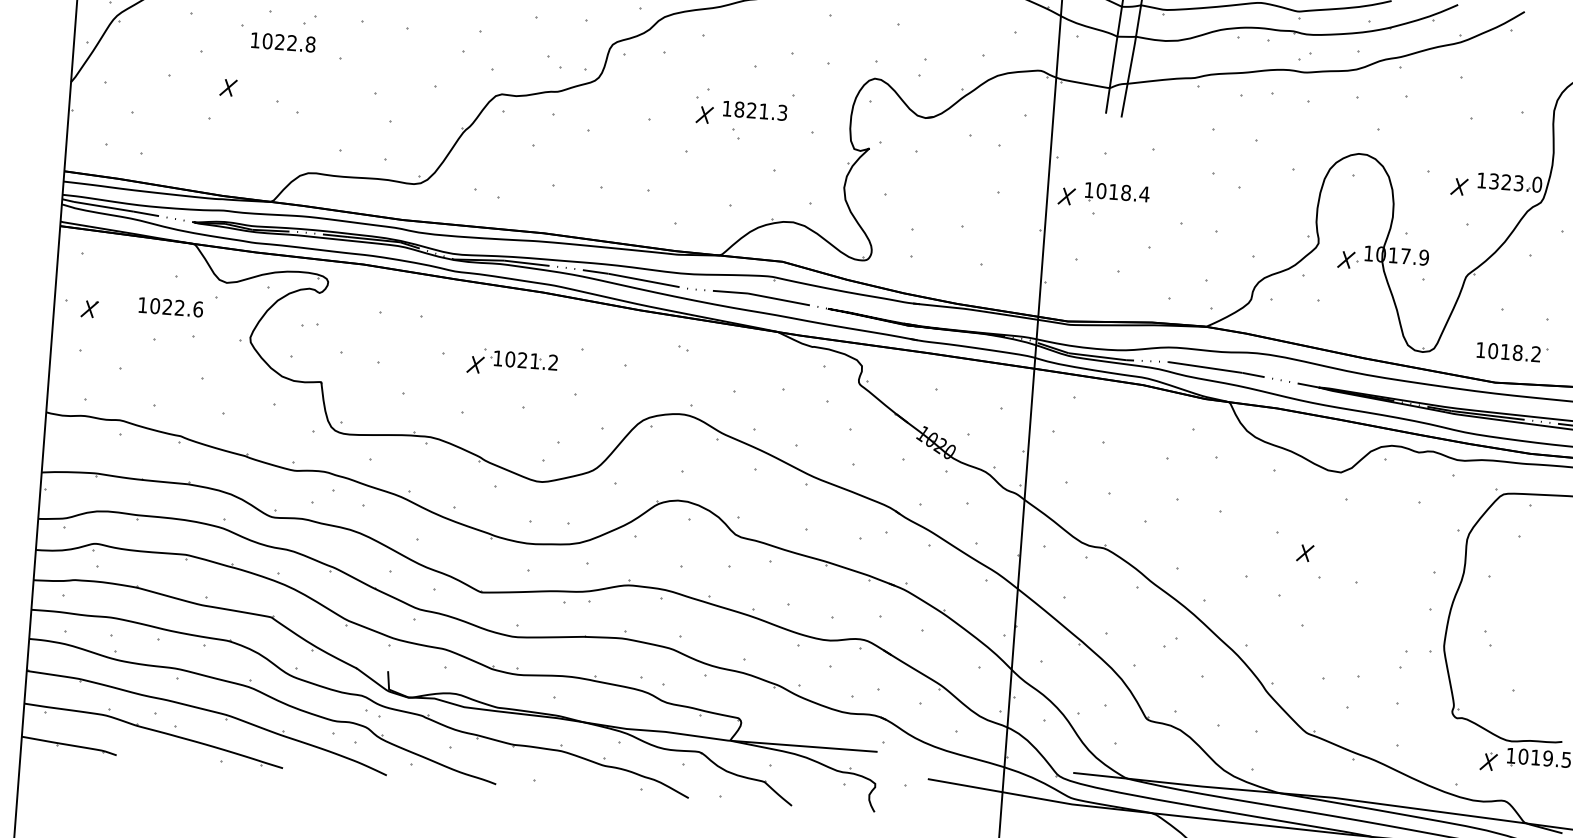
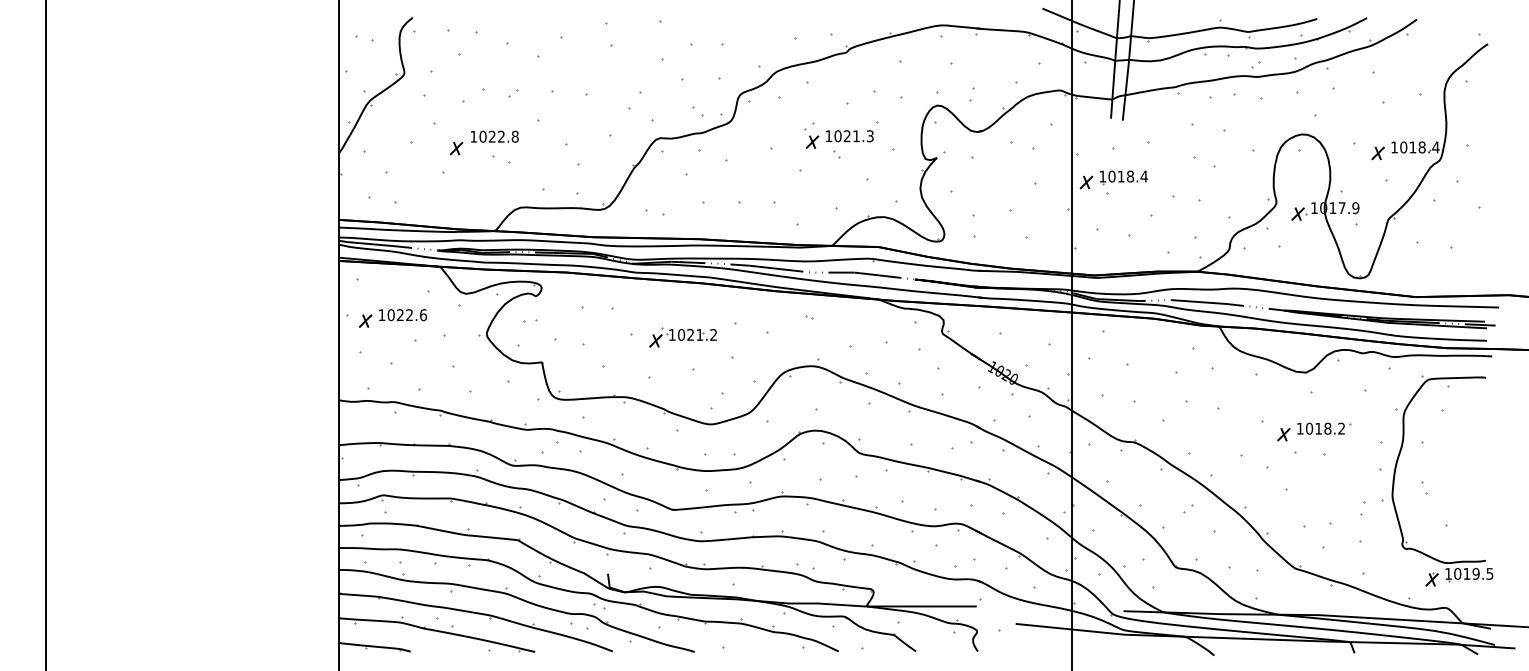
text: (282, 42) -> (494, 136), moved
text: (738, 108) -> (837, 135), 1821.3 -> 1021.3
text: (1515, 183) -> (1419, 147), 1323.0 -> 1018.4
text: (171, 307) -> (403, 315), moved
part: (1513, 352) -> (1324, 428), moved

